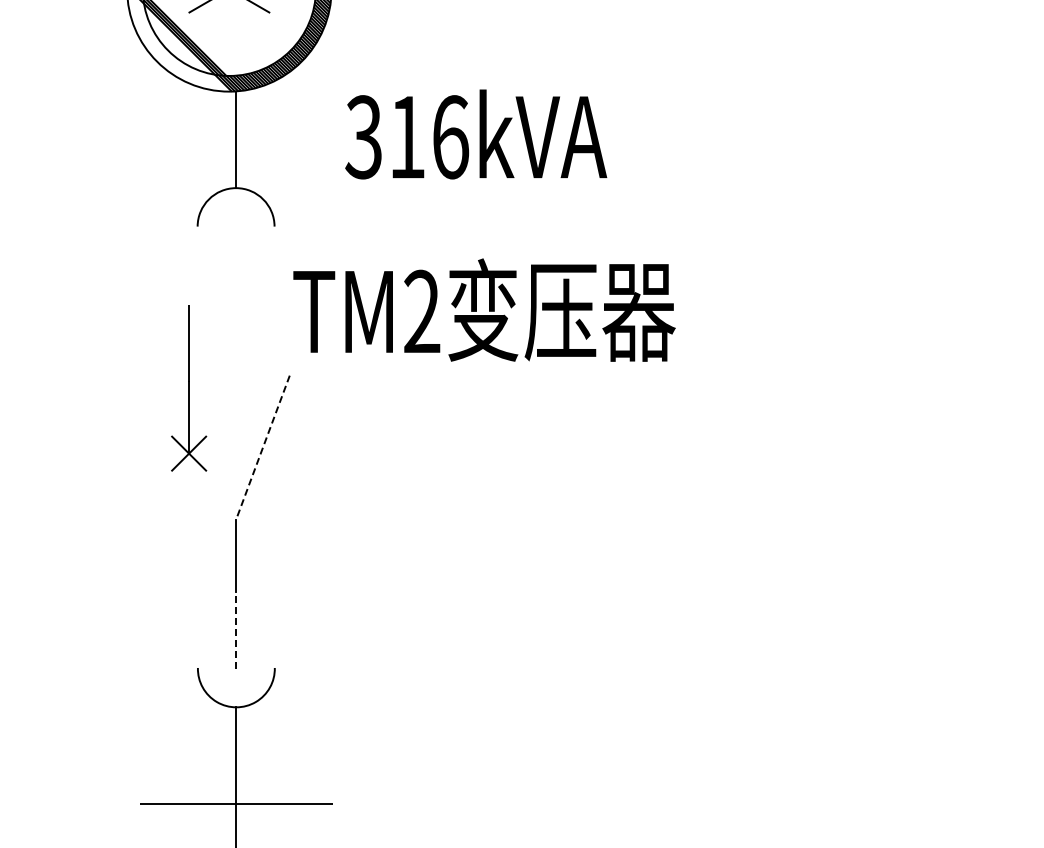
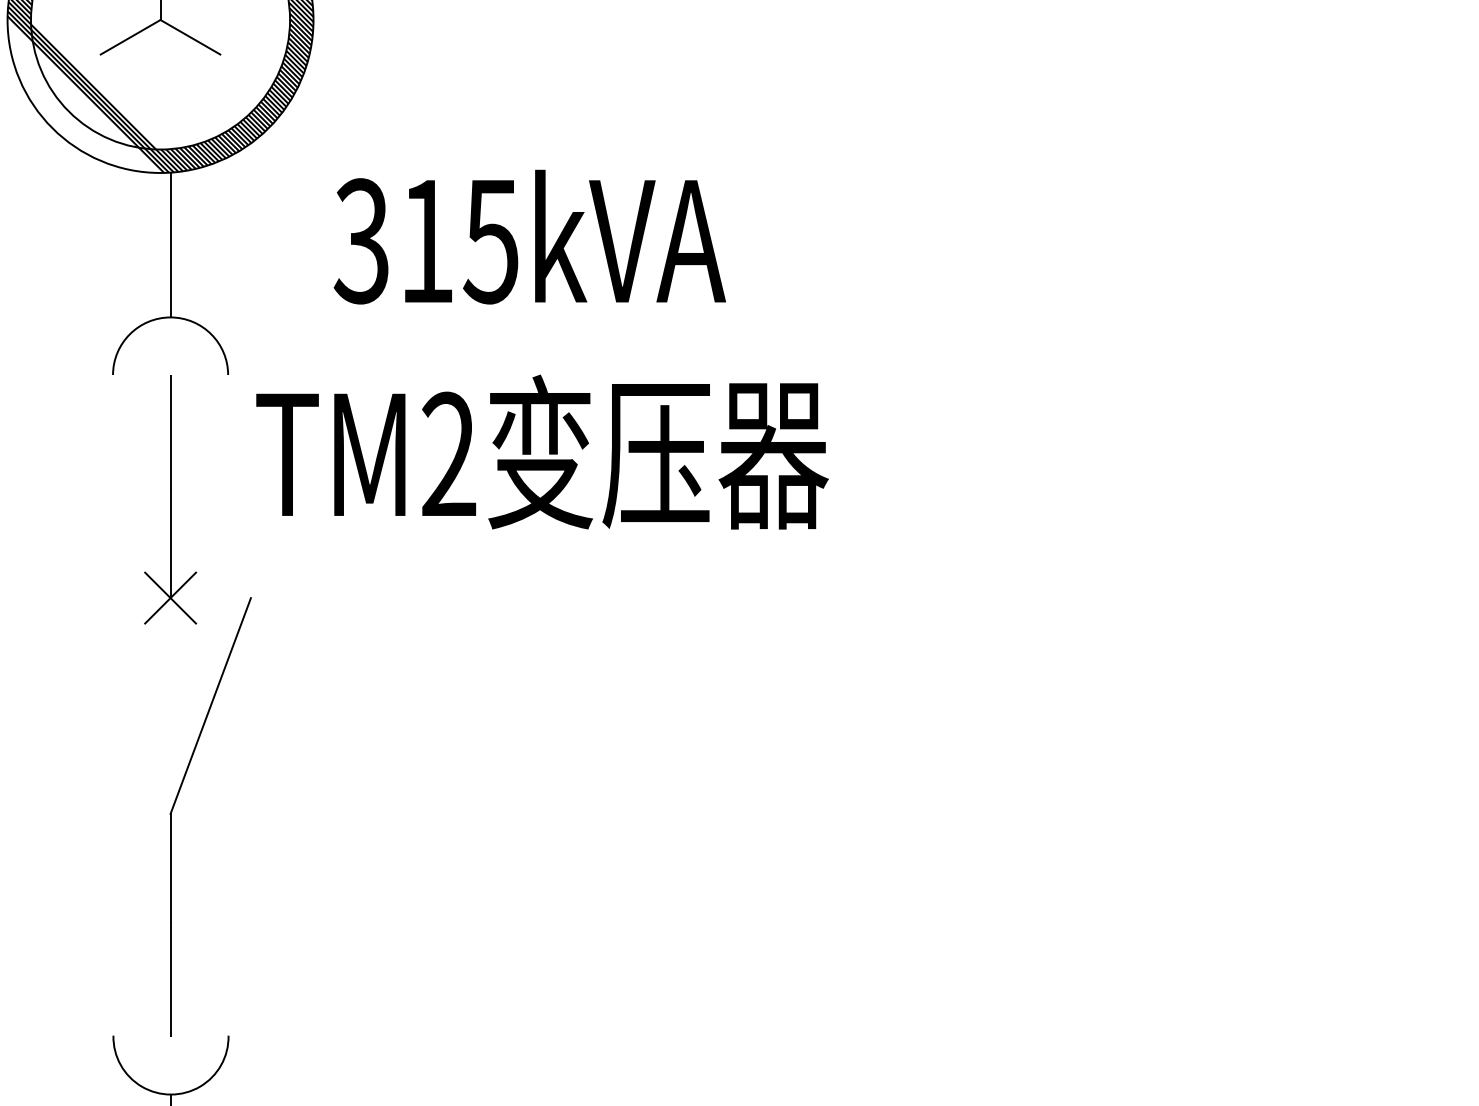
text: (450, 137) -> (491, 241), 316kVA -> 315kVA
text: (484, 309) -> (542, 451), moved
part: (189, 388) -> (171, 500), moved
line: (262, 447) -> (210, 705), dashed -> solid
line: (236, 629) -> (171, 978), dashed -> solid

